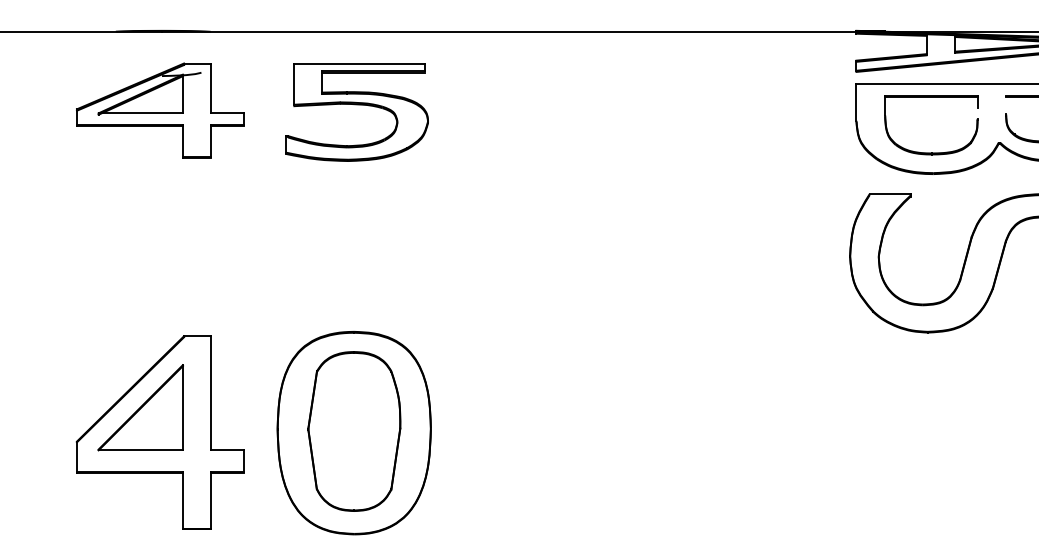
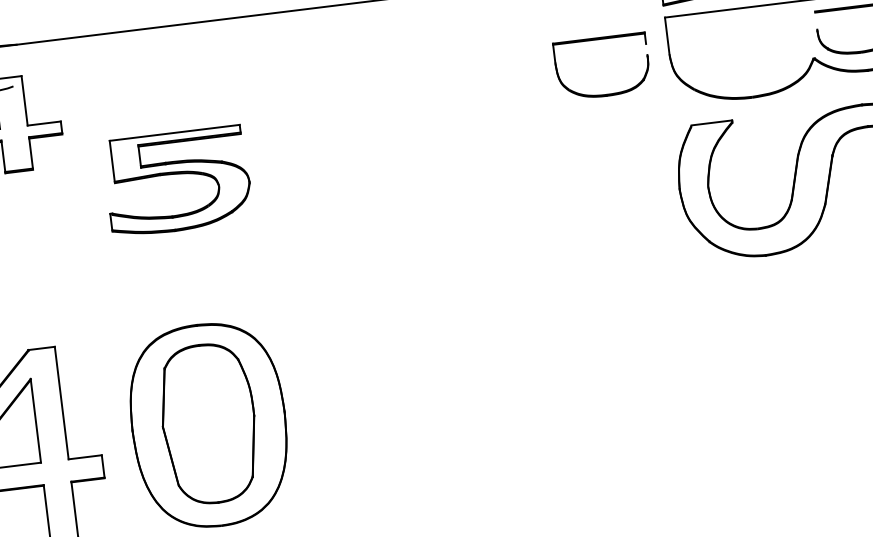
part: (356, 105) -> (176, 174), moved
part: (931, 152) -> (605, 94), moved

